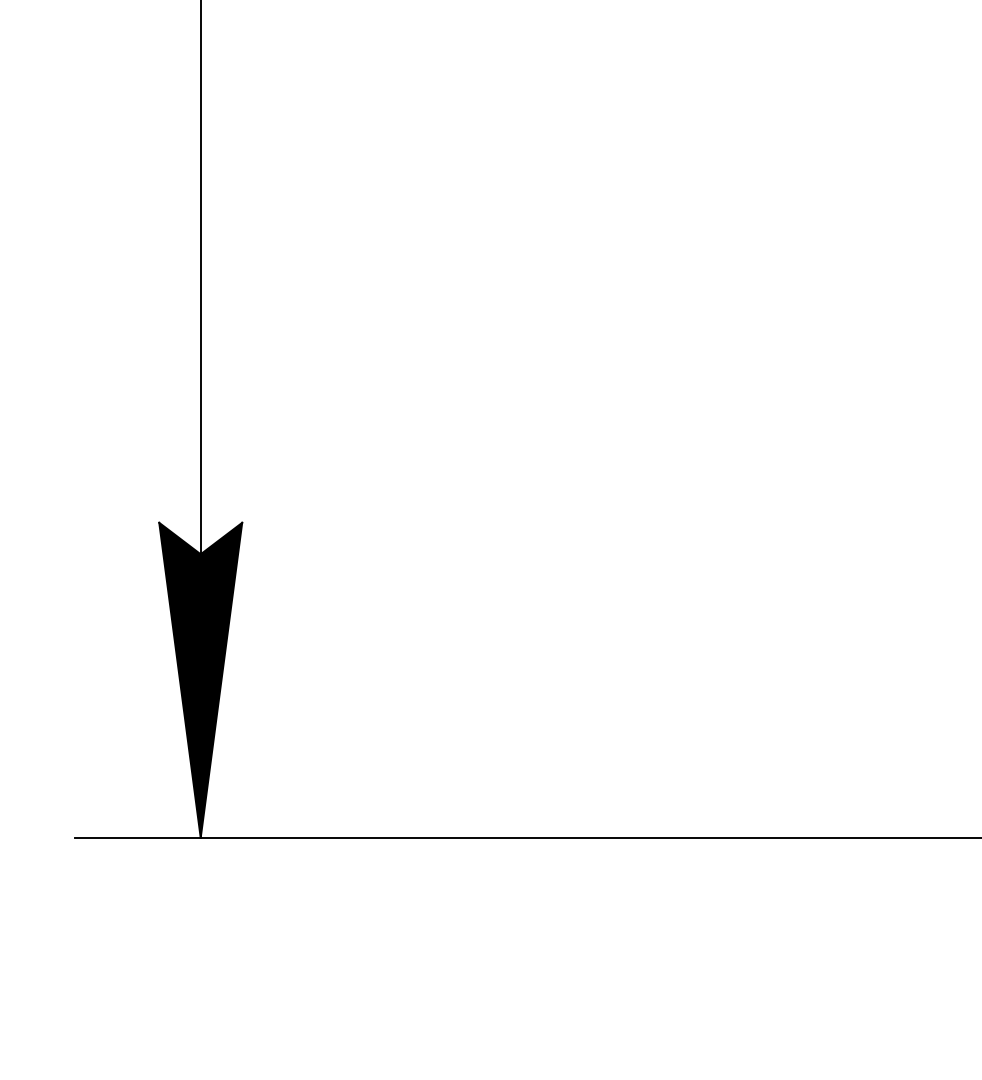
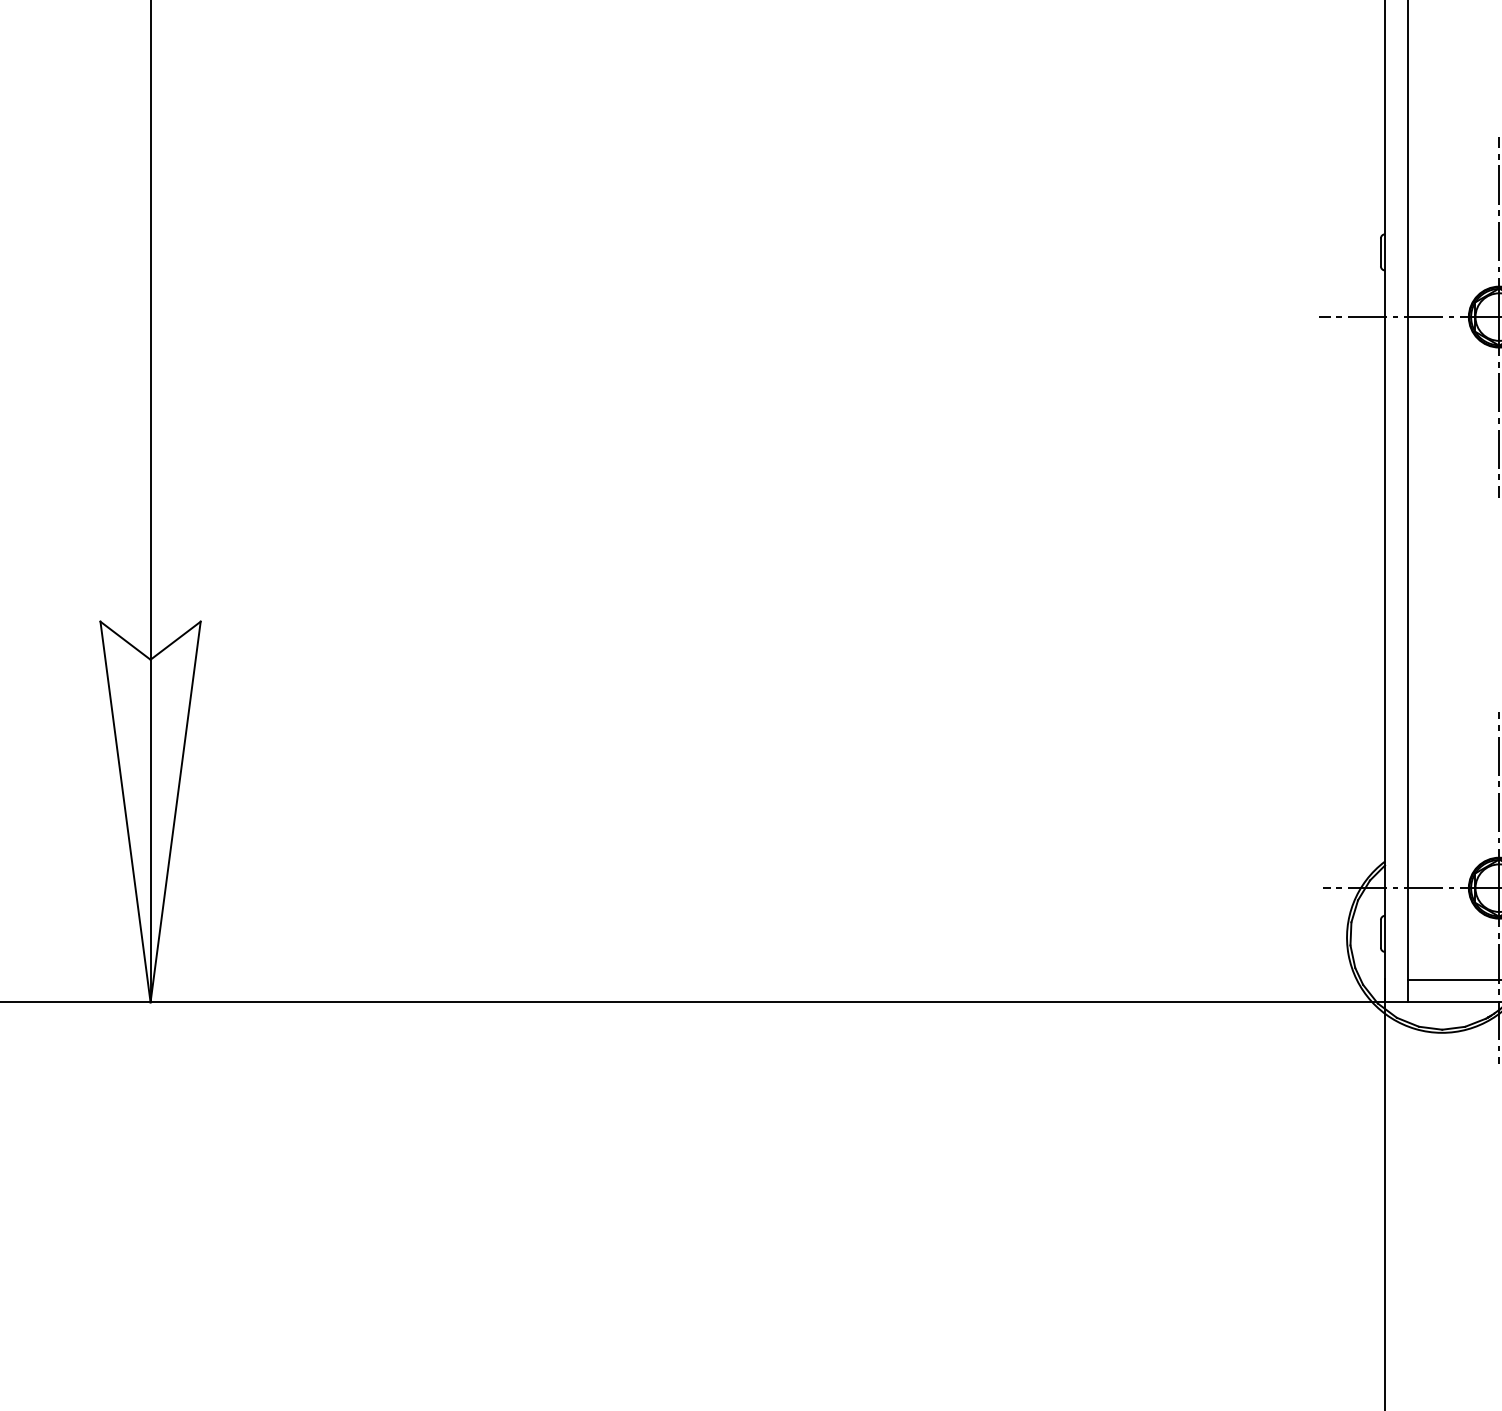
fill: (200, 679) -> (150, 811), removed

